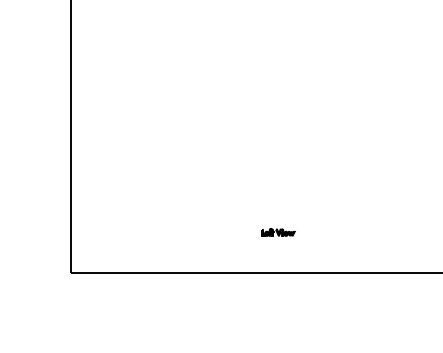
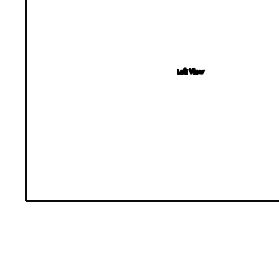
part: (278, 232) -> (191, 71), moved

